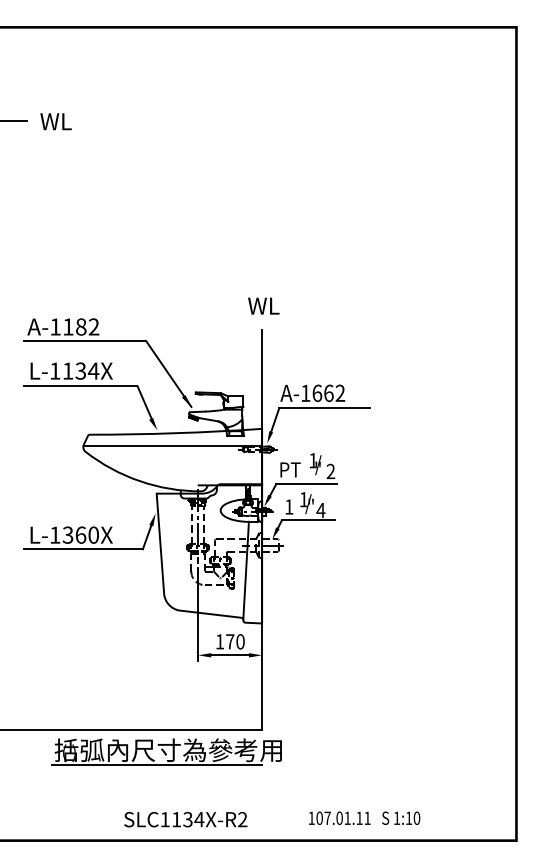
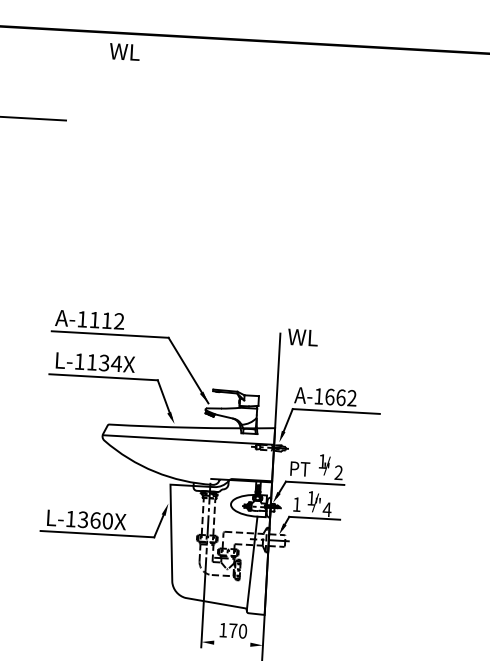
text: (55, 121) -> (124, 51), moved
text: (263, 305) -> (302, 336), moved
text: (81, 326) -> (107, 320), A-1182 -> A-1112
line: (230, 655) -> (232, 643), removed

